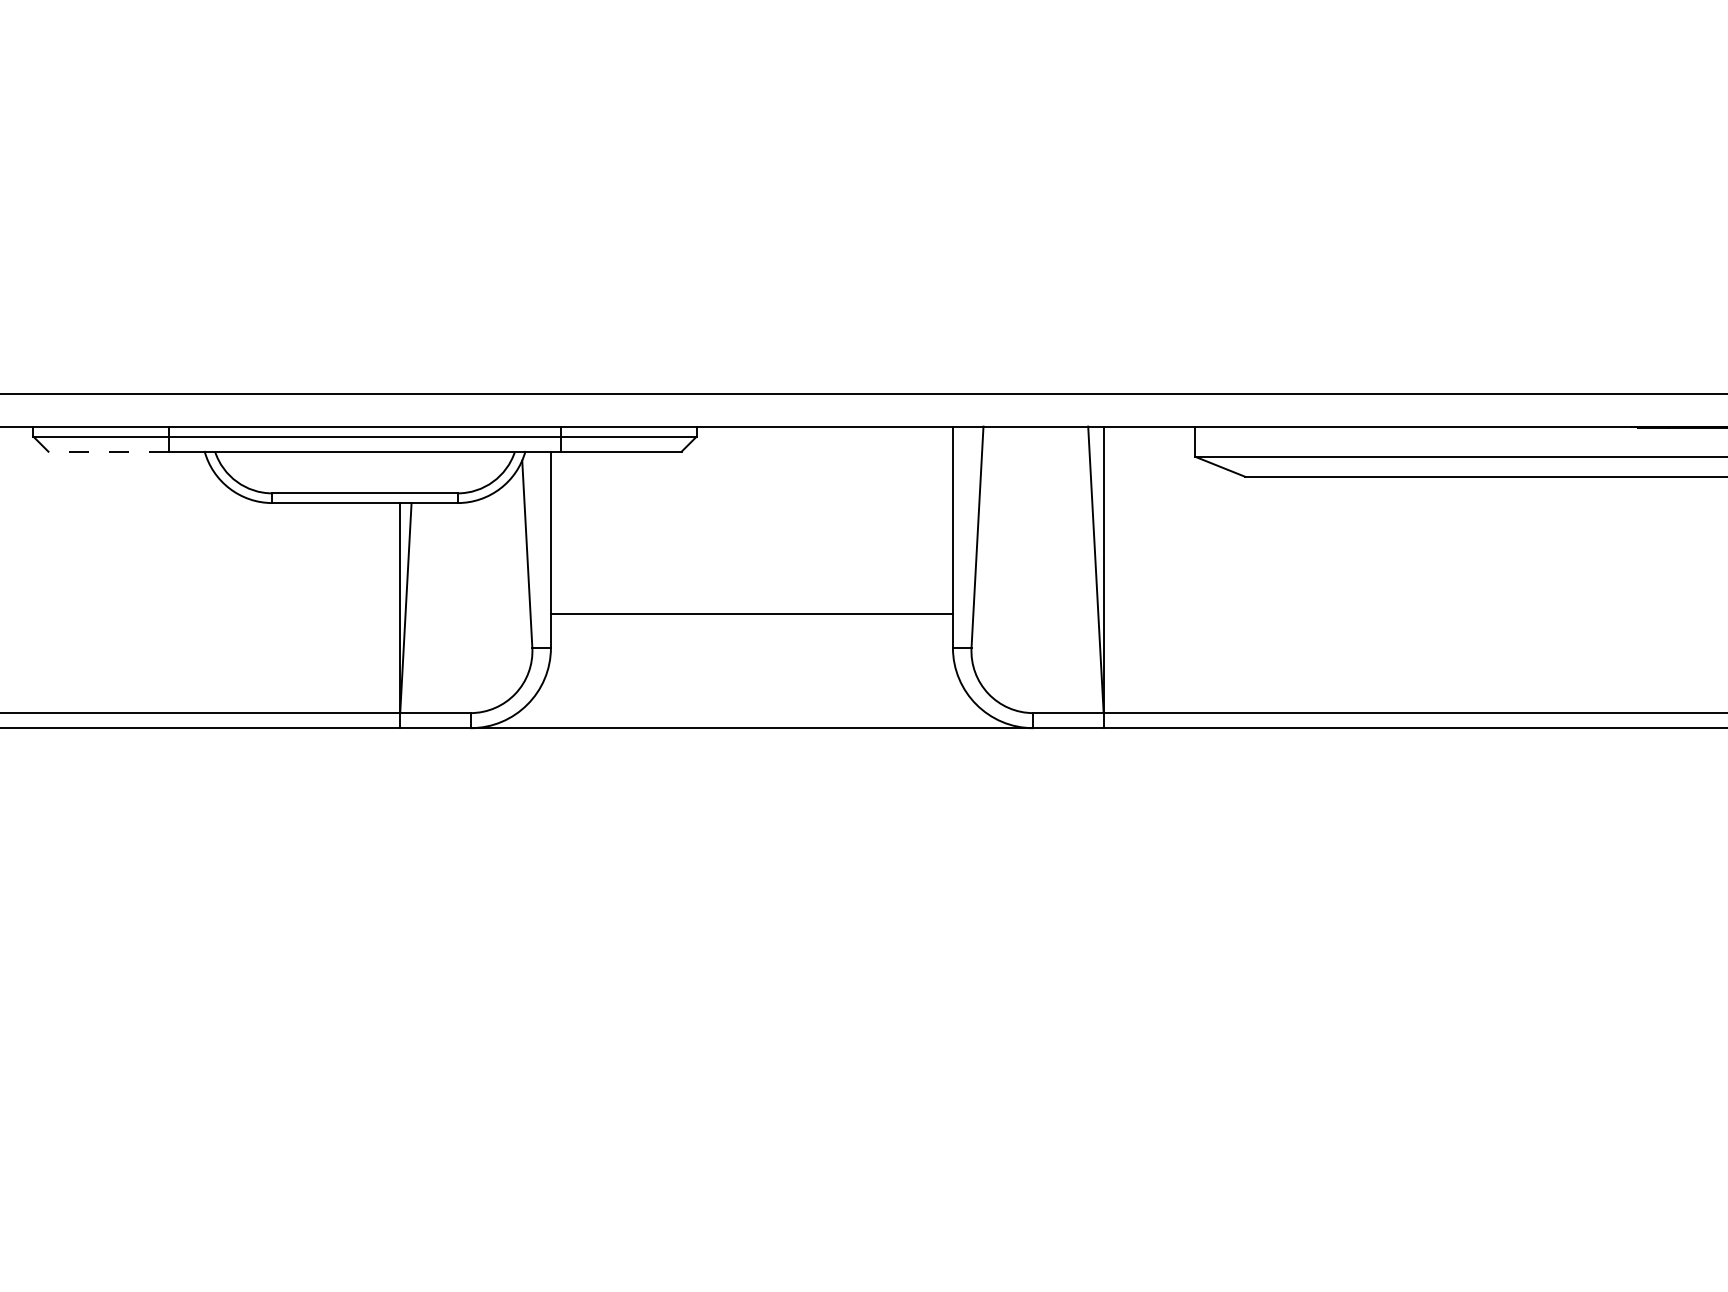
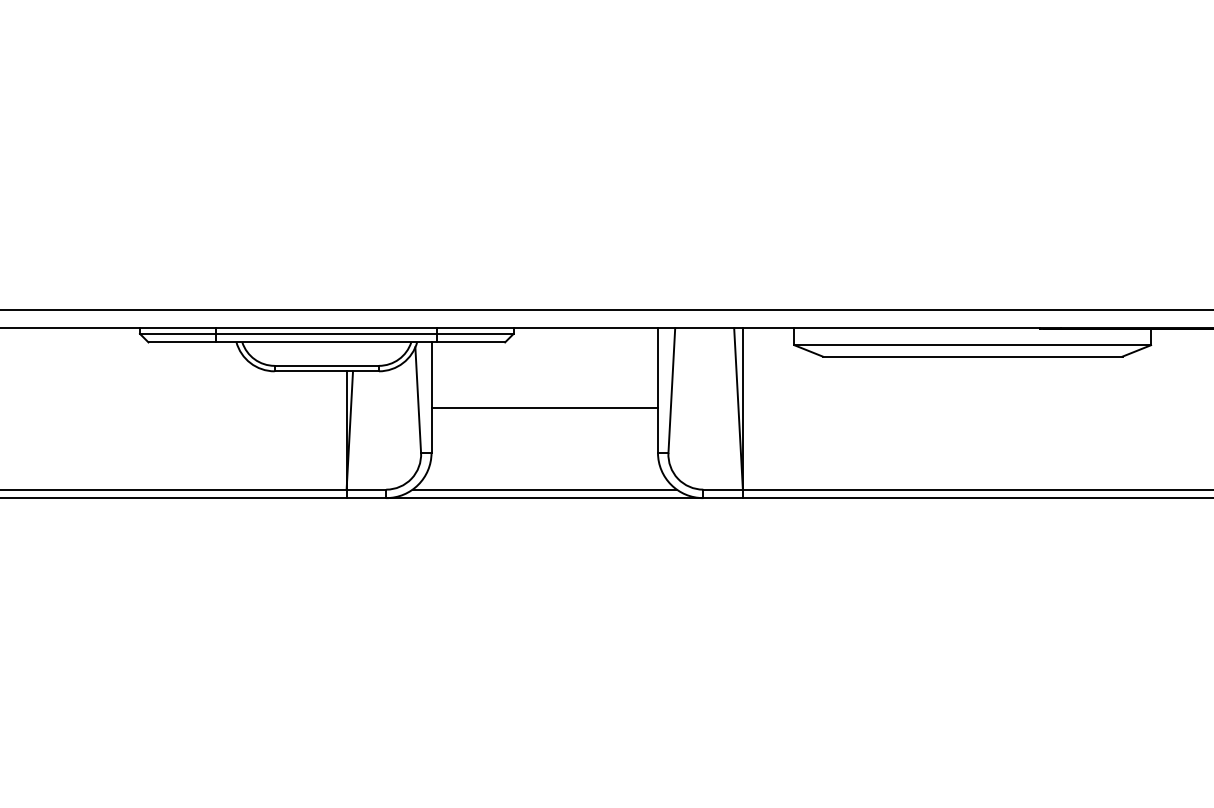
line: (108, 451) -> (182, 342), dashed -> solid
line: (751, 613) -> (544, 407), moved
line: (751, 712) -> (544, 489), added

